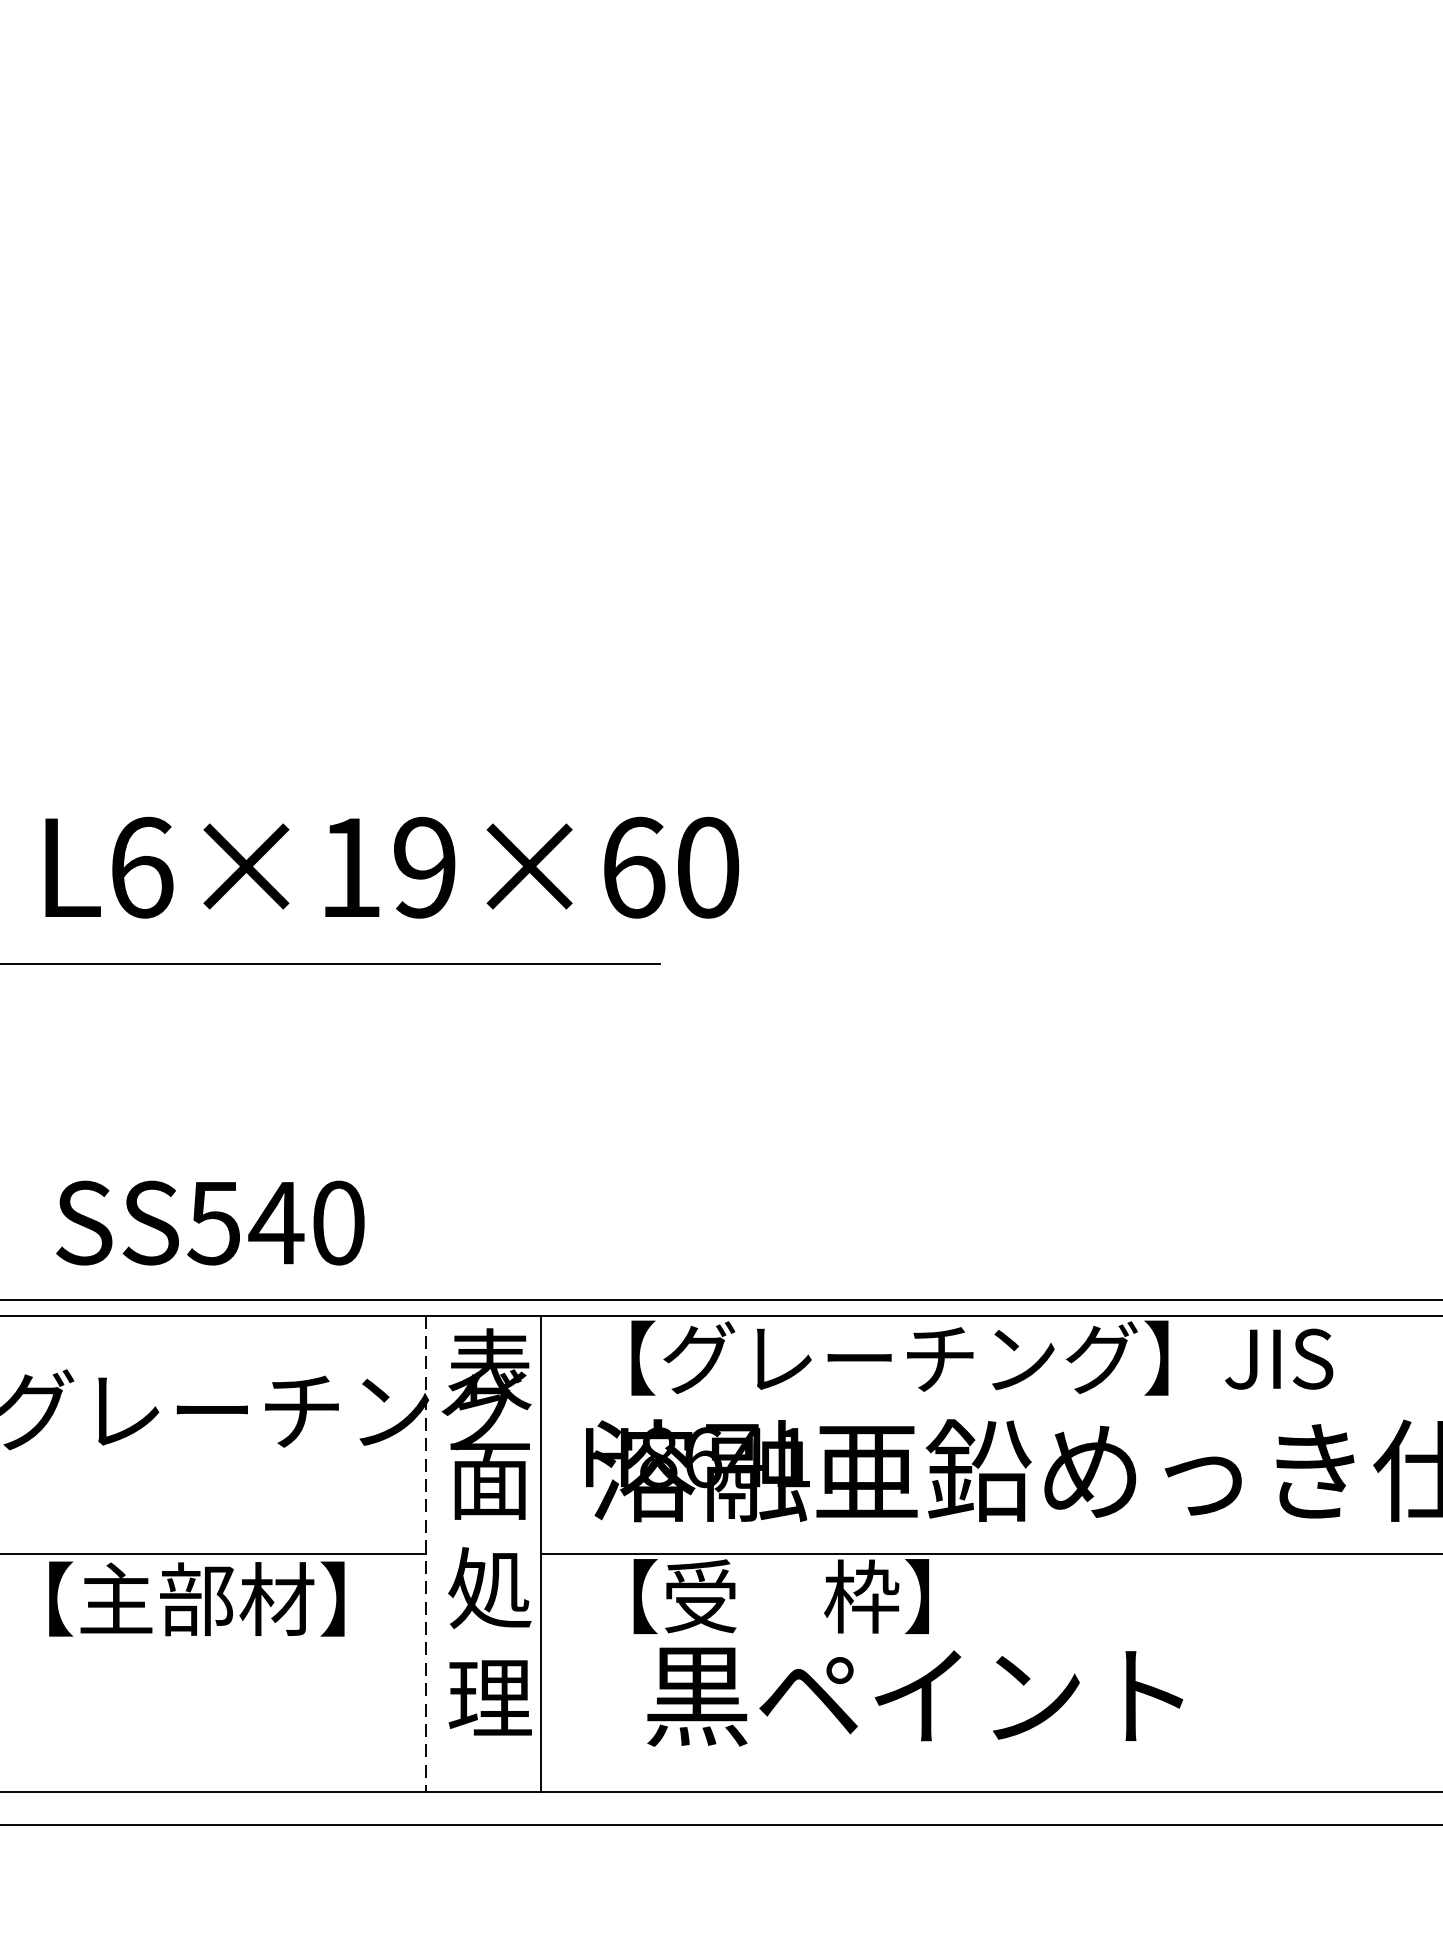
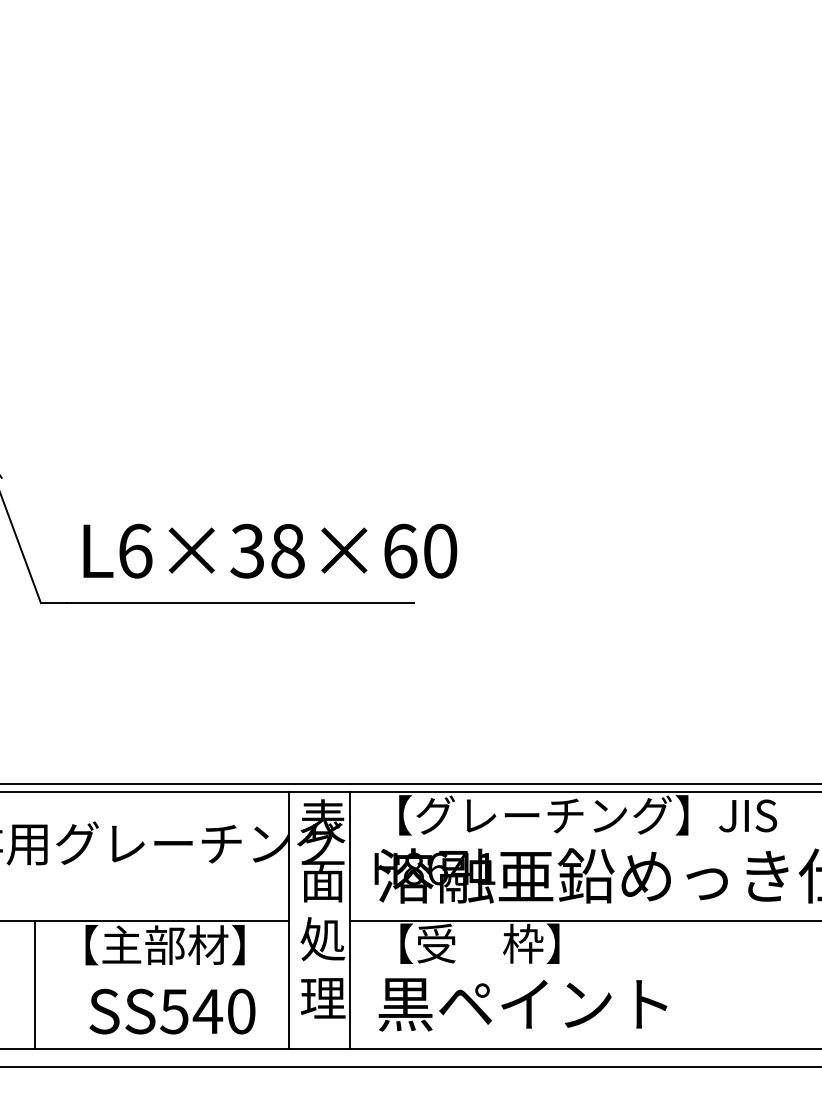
text: (386, 866) -> (267, 550), L6×19×60 -> L6×38×60
text: (210, 1222) -> (172, 1011), moved
line: (425, 1555) -> (288, 921), dashed -> solid
text: (914, 1696) -> (522, 1004), moved

